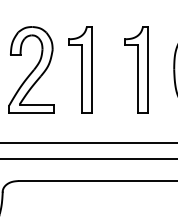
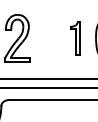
part: (80, 69) -> (44, 38), removed
part: (137, 69) -> (75, 38), size x0.7

